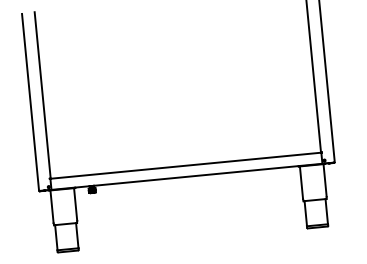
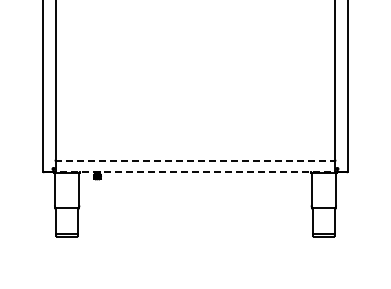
line: (185, 165) -> (195, 160), solid -> dashed
line: (186, 177) -> (195, 172), solid -> dashed

